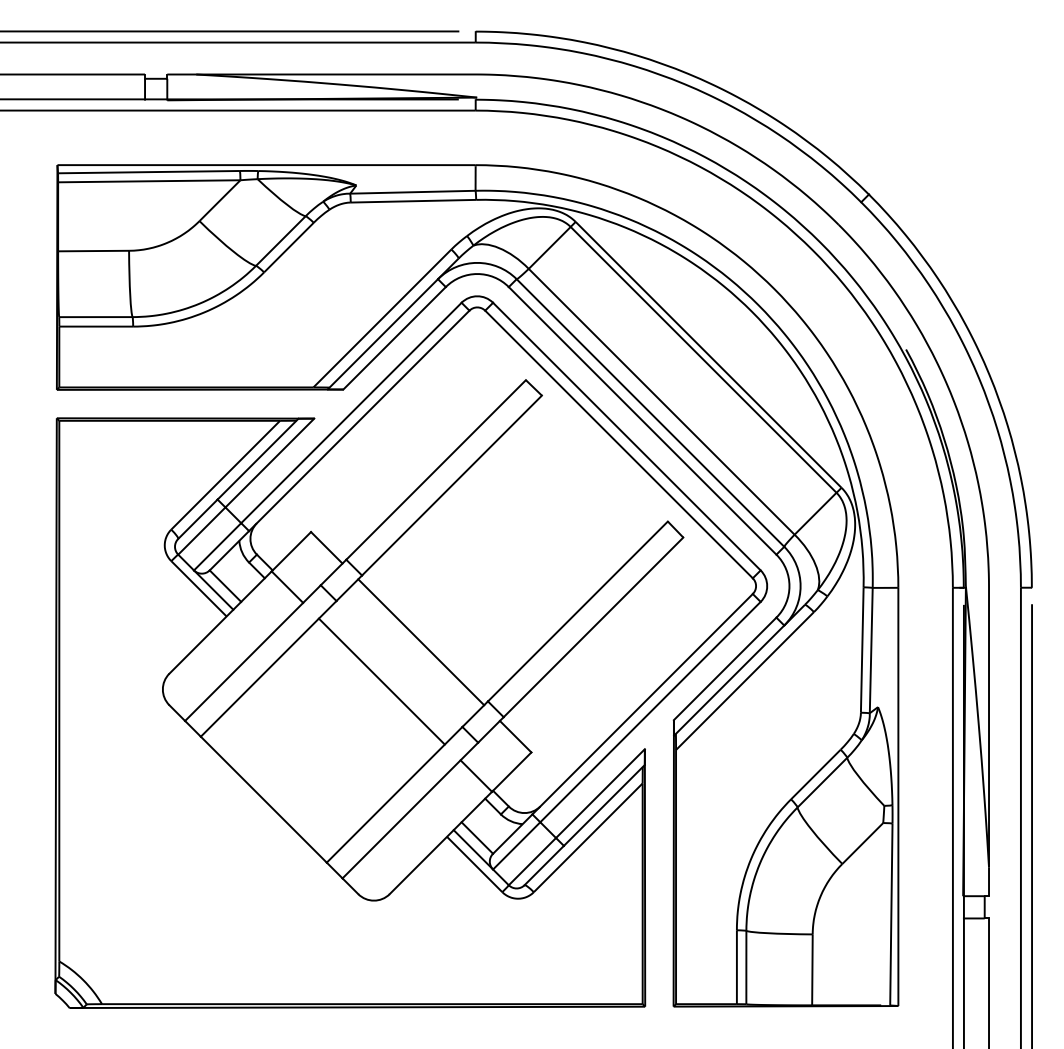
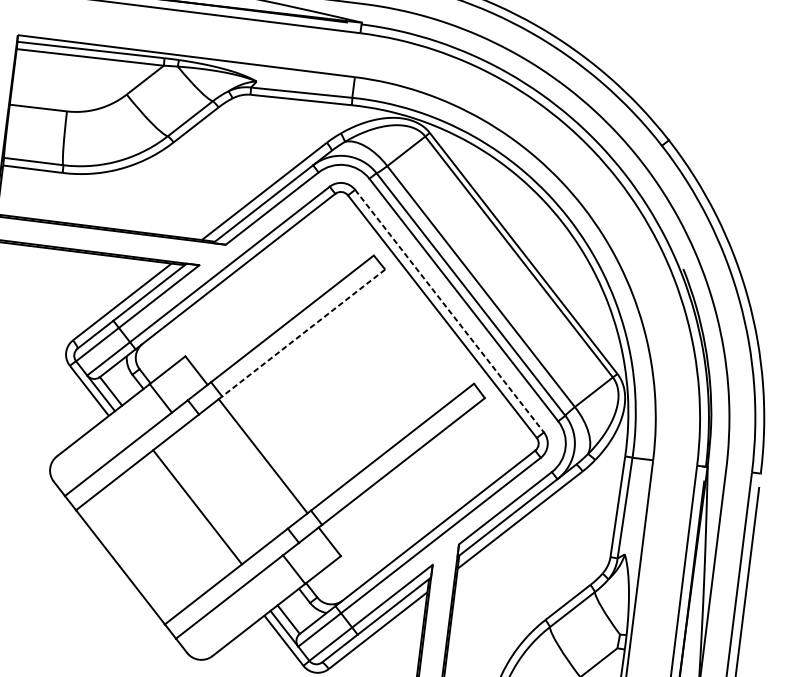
line: (627, 436) -> (450, 311), solid -> dashed
line: (451, 485) -> (303, 332), solid -> dashed
line: (381, 681) -> (197, 507), moved

